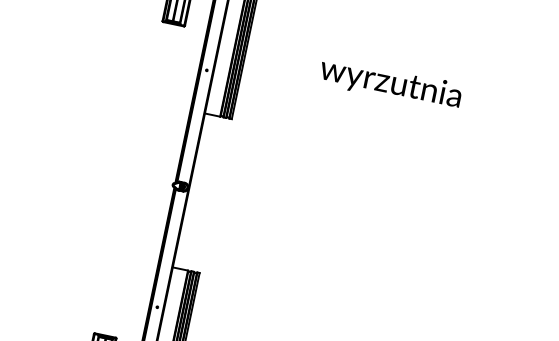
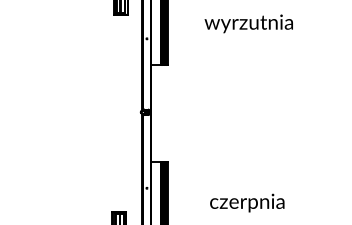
text: (390, 83) -> (248, 23), moved

